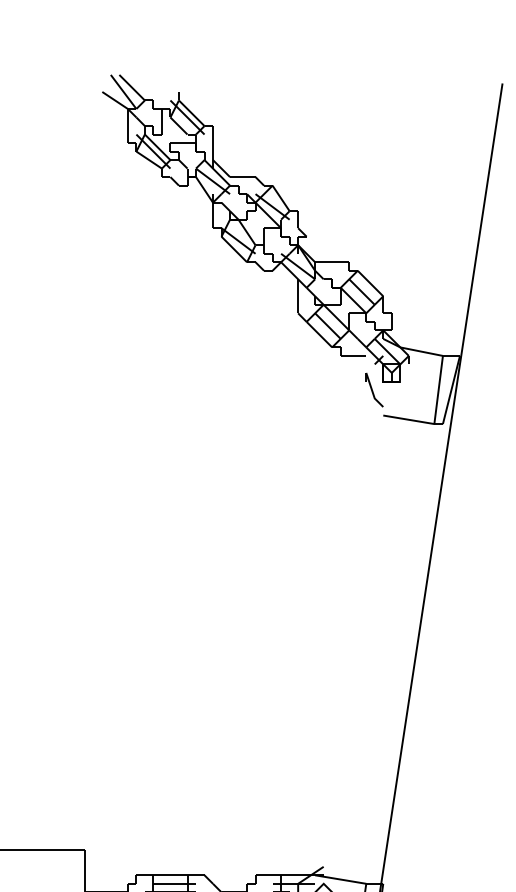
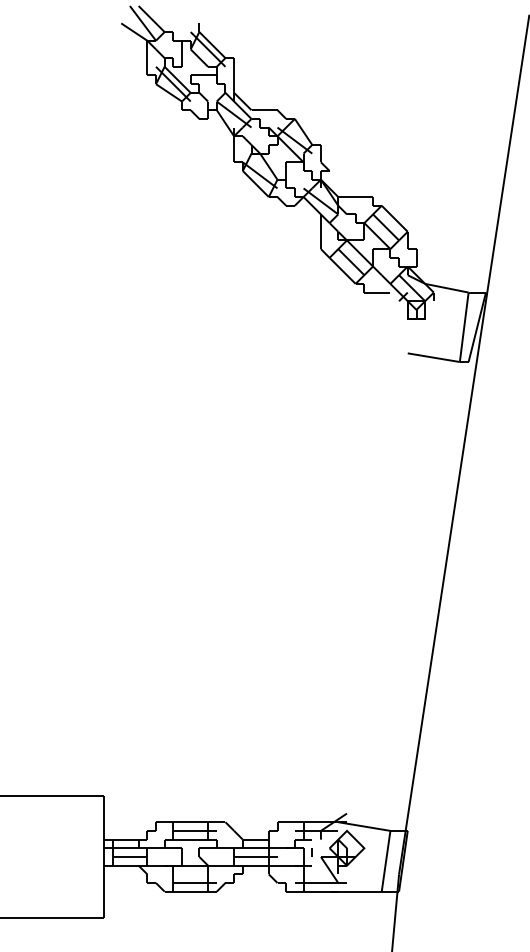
part: (374, 389) -> (398, 326), removed

